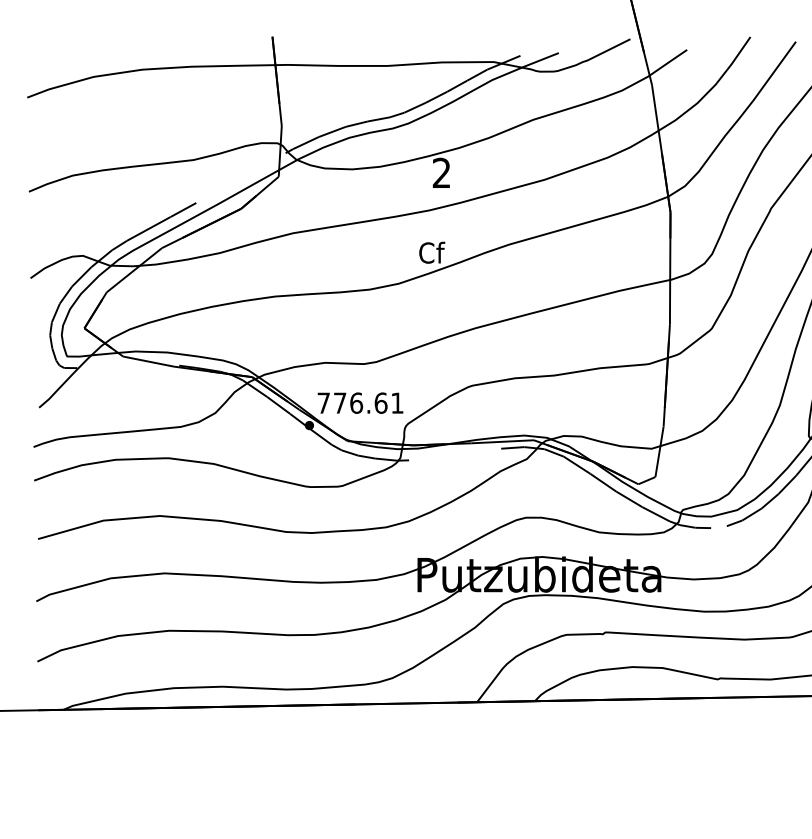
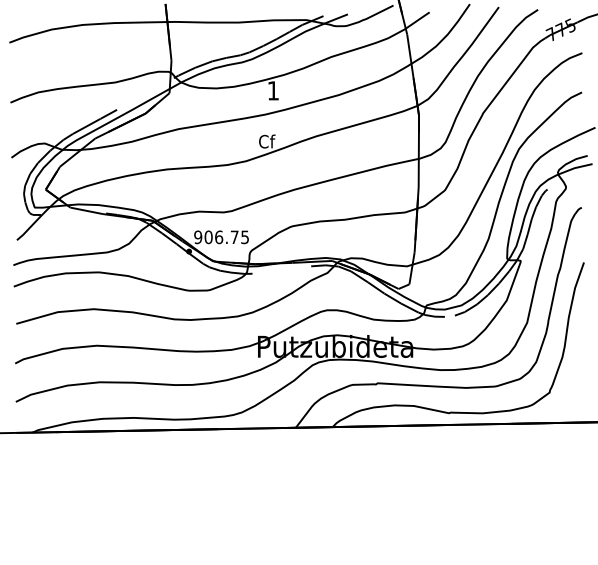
text: (440, 172) -> (272, 90), 2 -> 1
text: (360, 403) -> (221, 237), 776.61 -> 906.75

